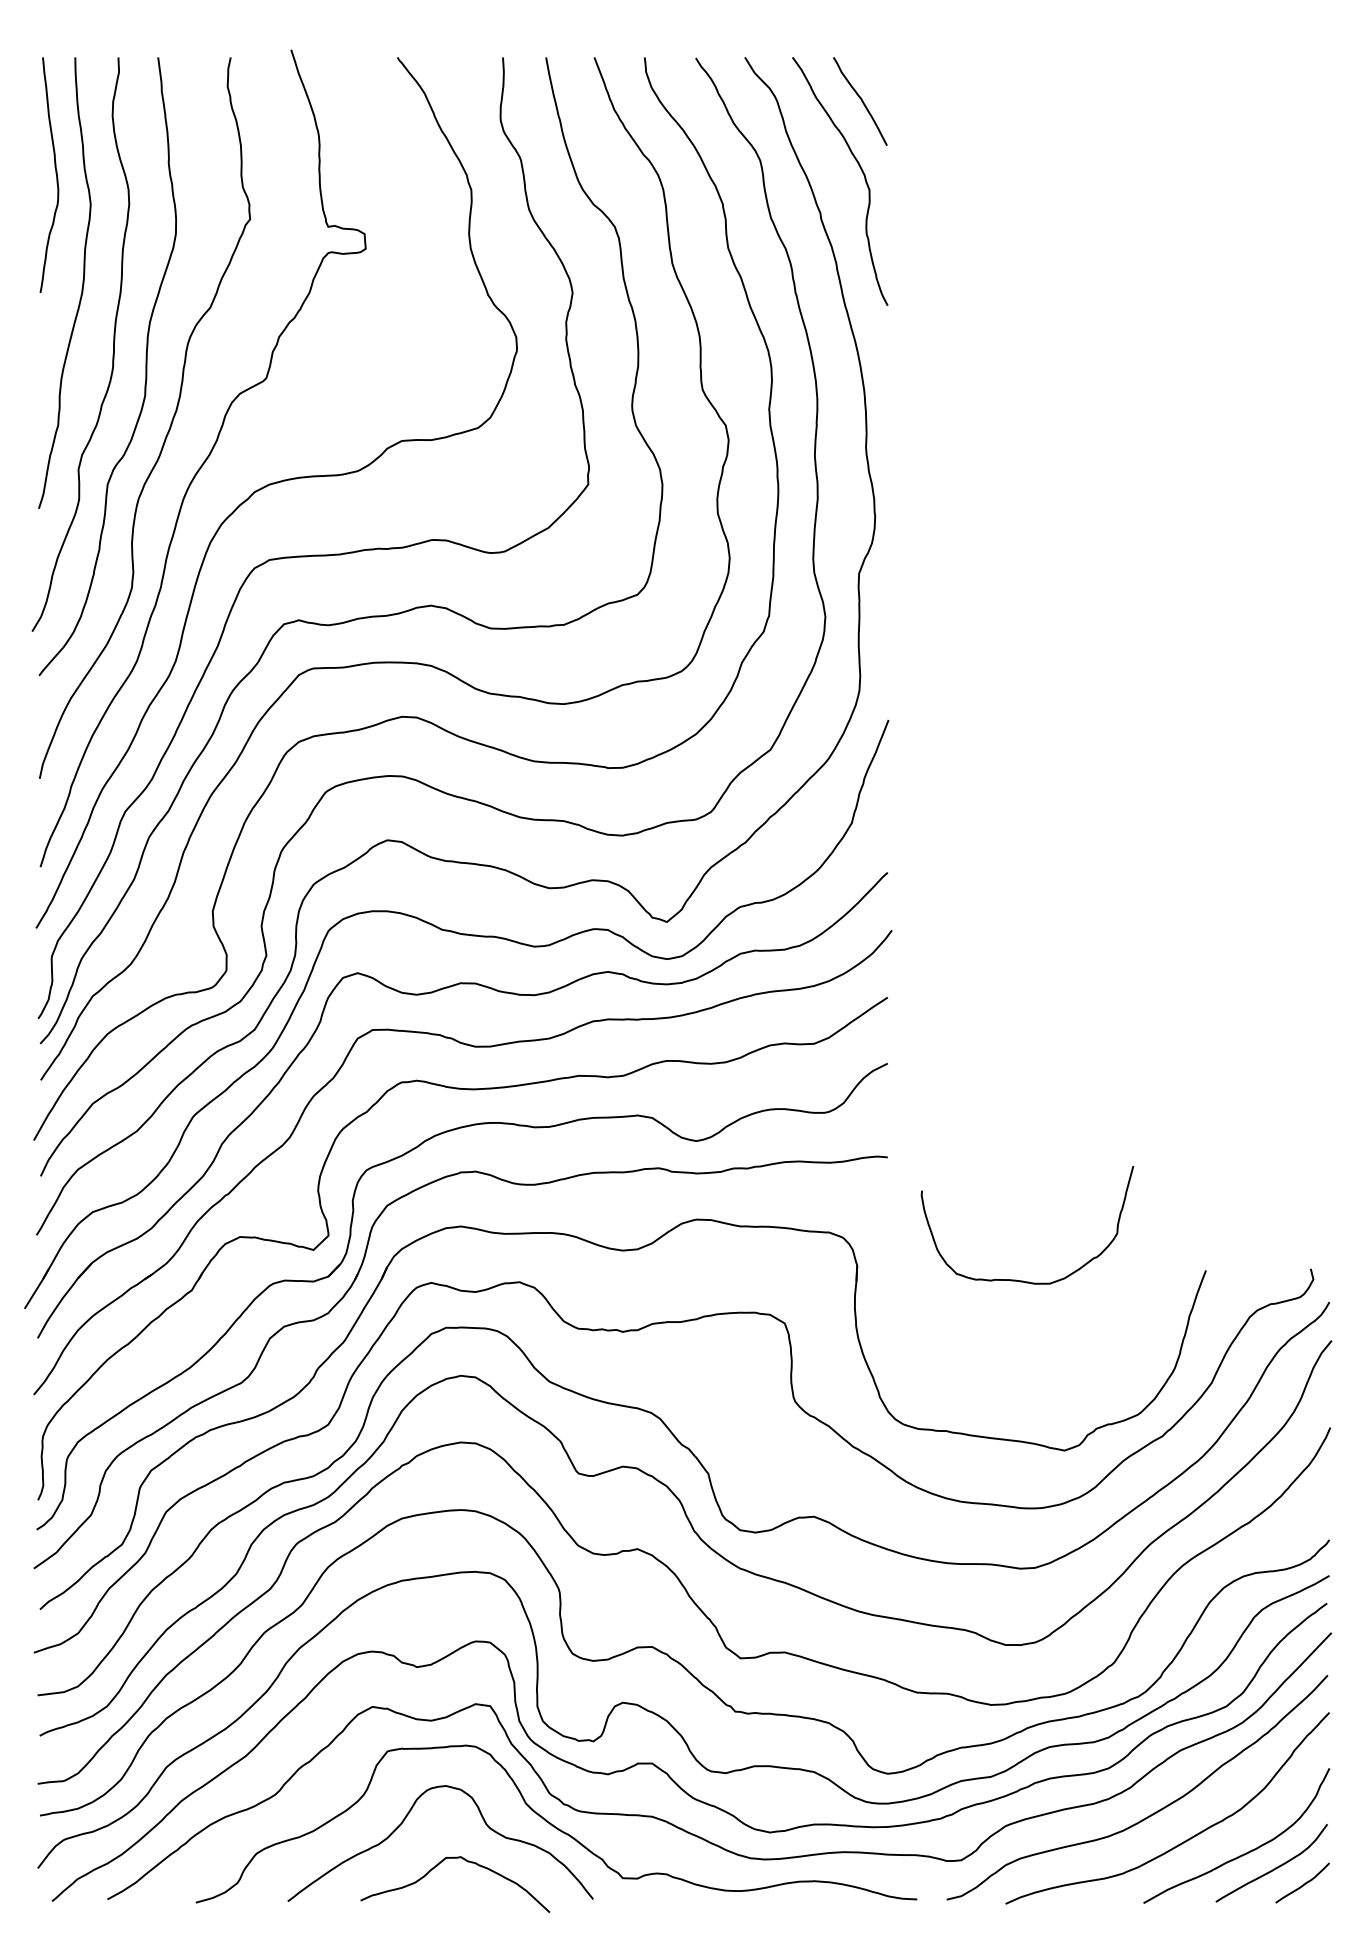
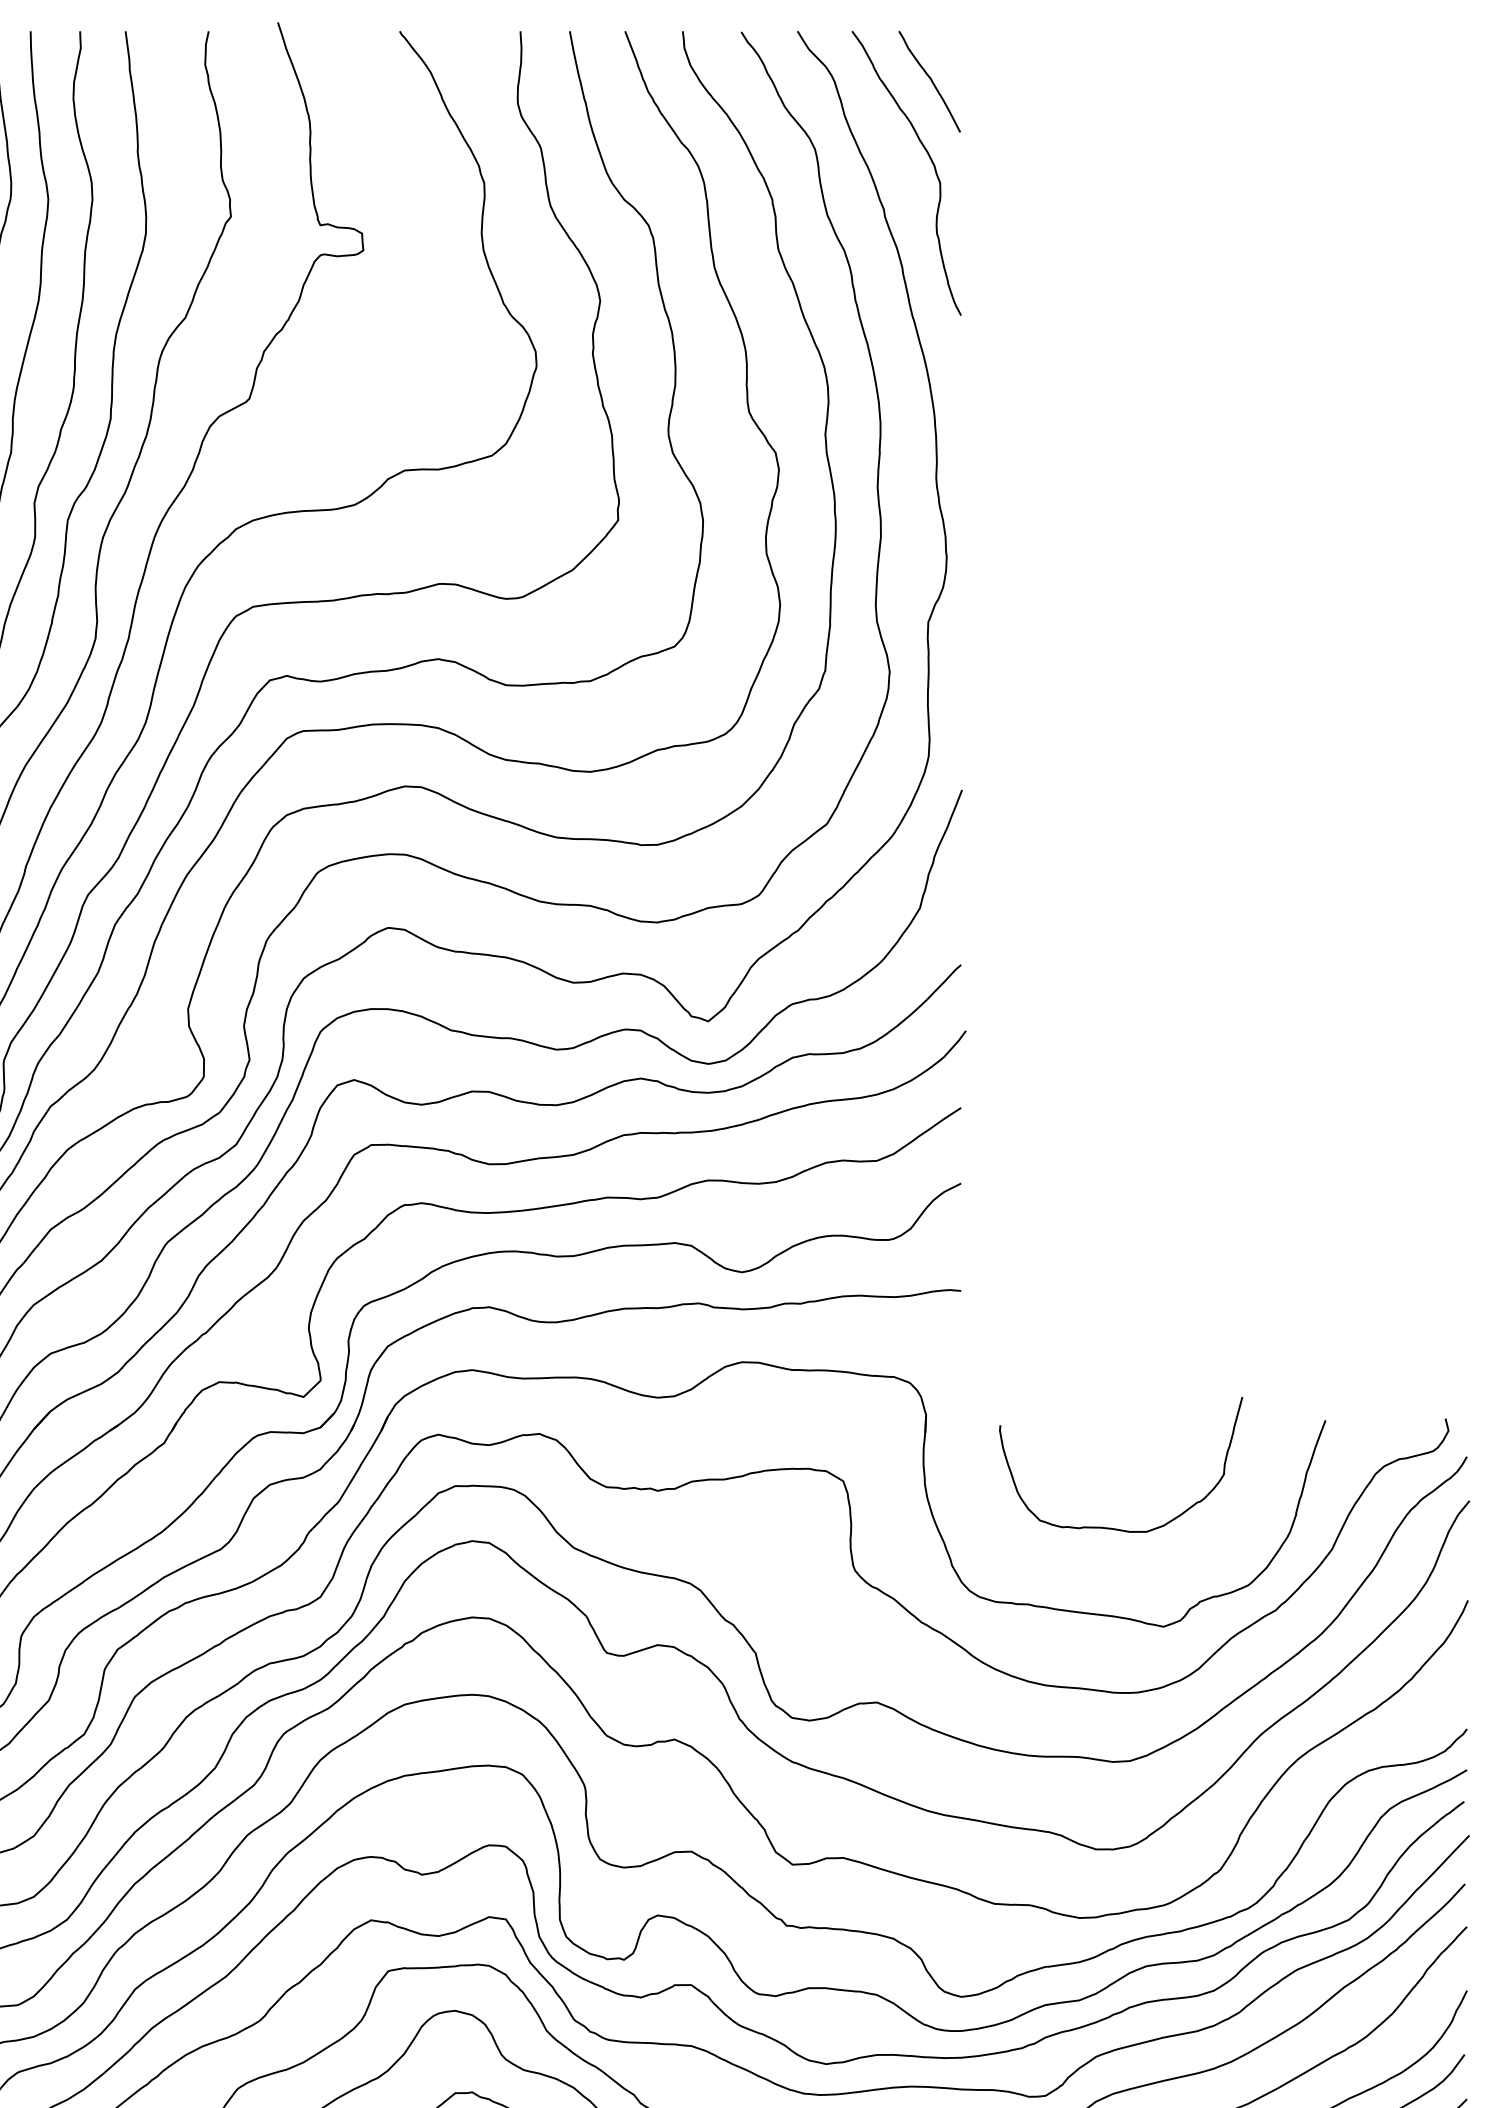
curve: (1016, 1279) -> (1108, 1527), moved

